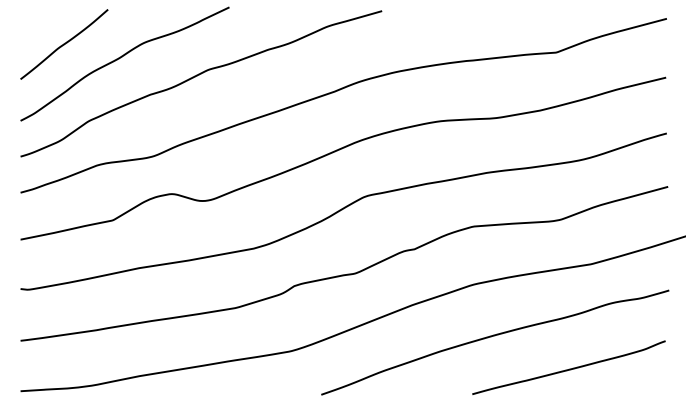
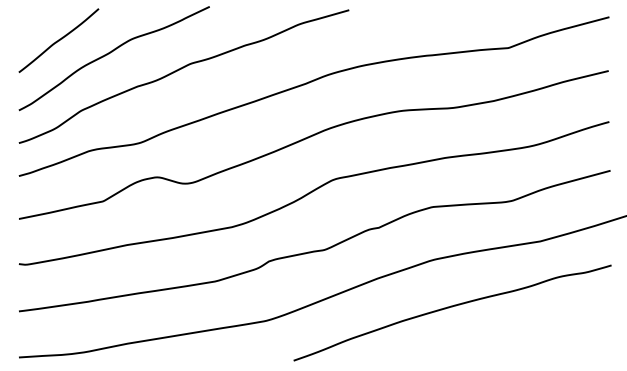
curve: (569, 368) -> (520, 336), removed

